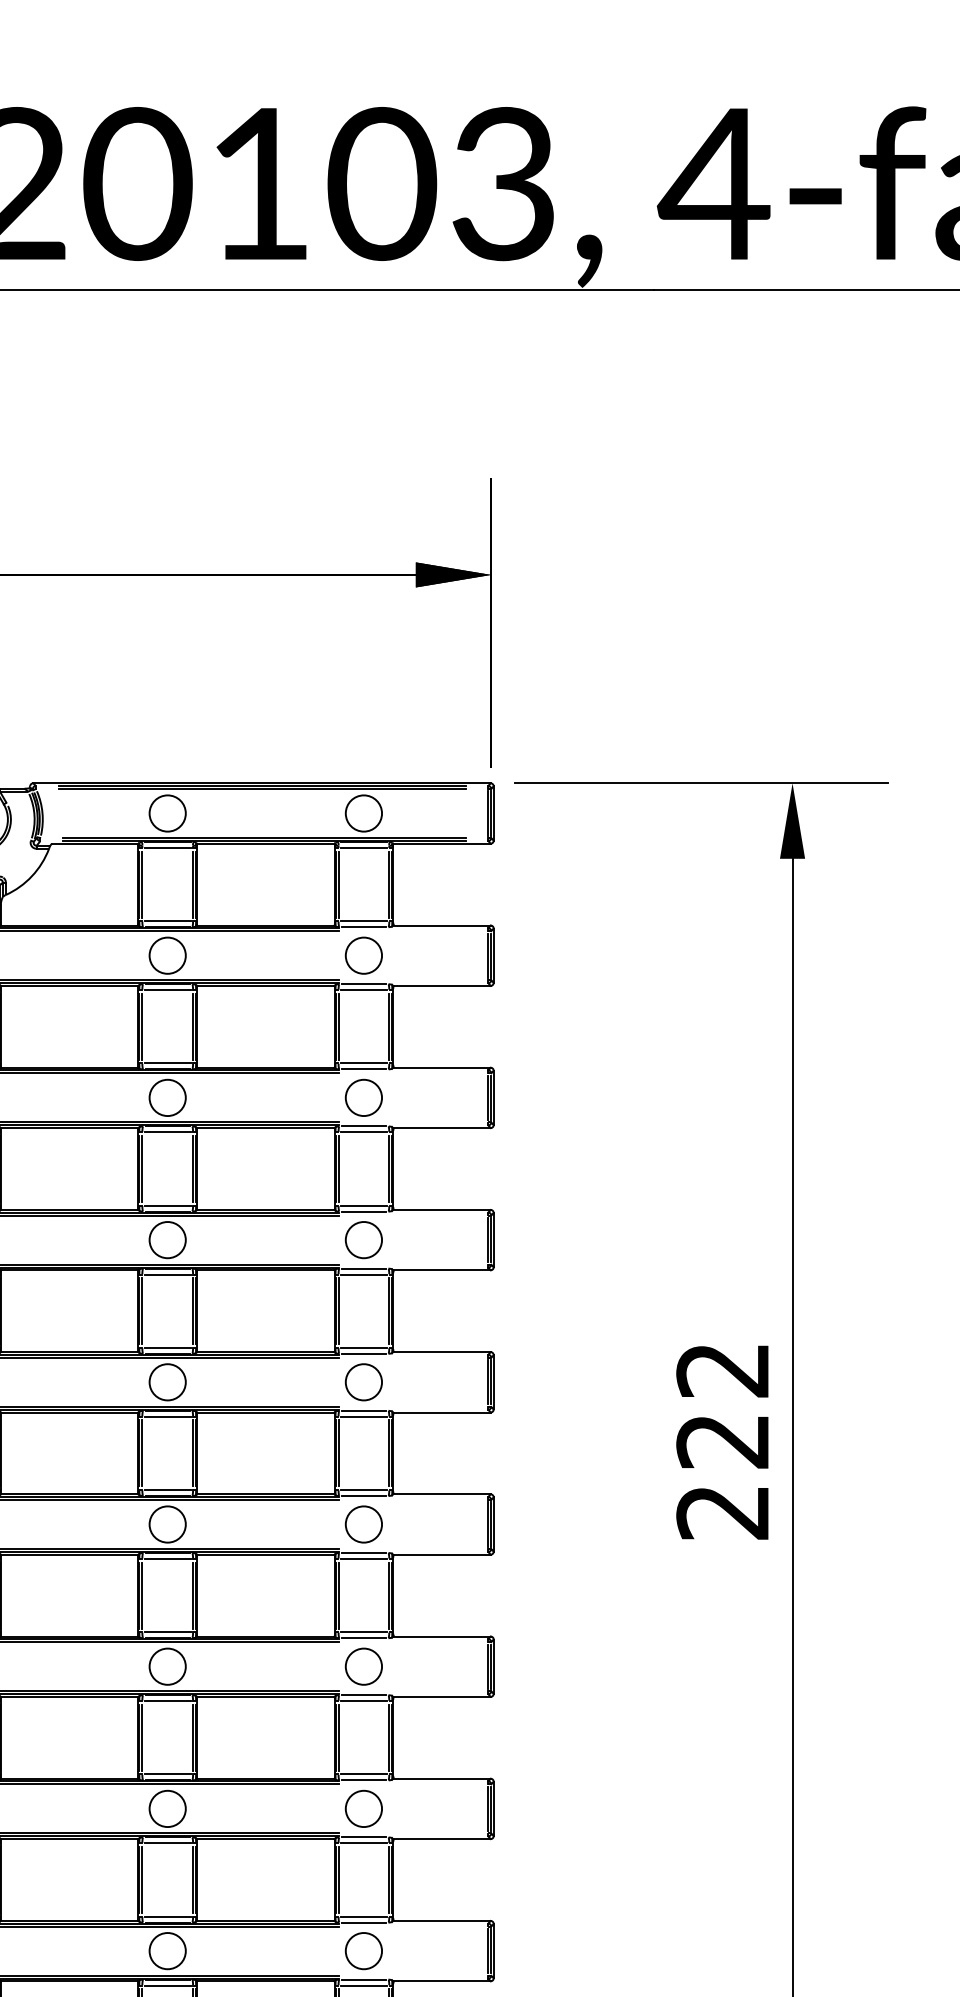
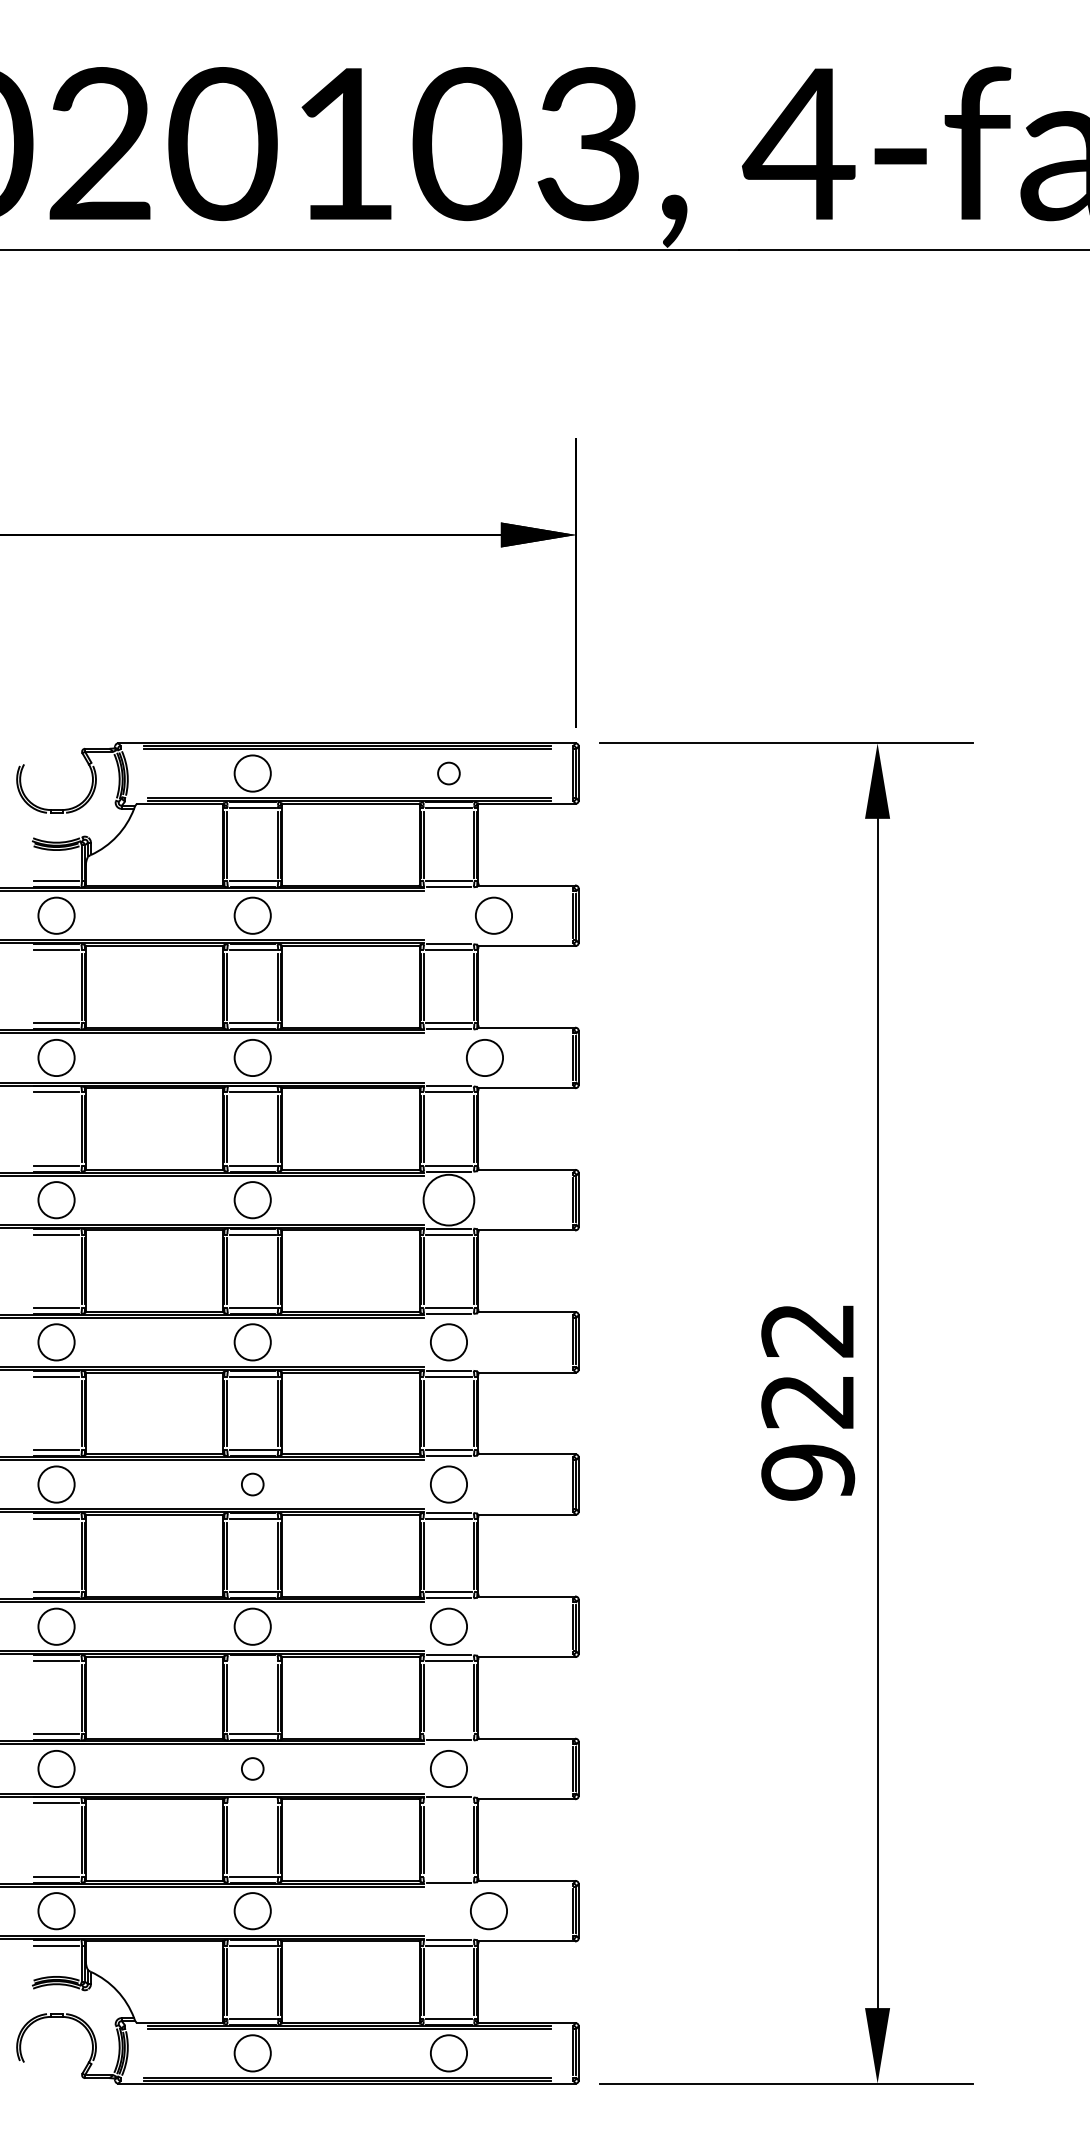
circle: (363, 813) -> (448, 773), size x0.6
circle: (363, 955) -> (493, 915), moved
circle: (363, 1097) -> (484, 1057), moved
circle: (363, 1240) -> (448, 1200), size x1.4
text: (723, 1512) -> (808, 1472), 222 -> 922
circle: (167, 1524) -> (252, 1484), size x0.6
line: (167, 1701) -> (252, 1661), removed
line: (363, 1774) -> (448, 1734), removed
circle: (167, 1808) -> (252, 1768), size x0.6
line: (167, 1843) -> (252, 1803), removed
line: (363, 1843) -> (448, 1803), removed
line: (363, 1916) -> (448, 1876), removed
circle: (363, 1951) -> (488, 1911), moved

